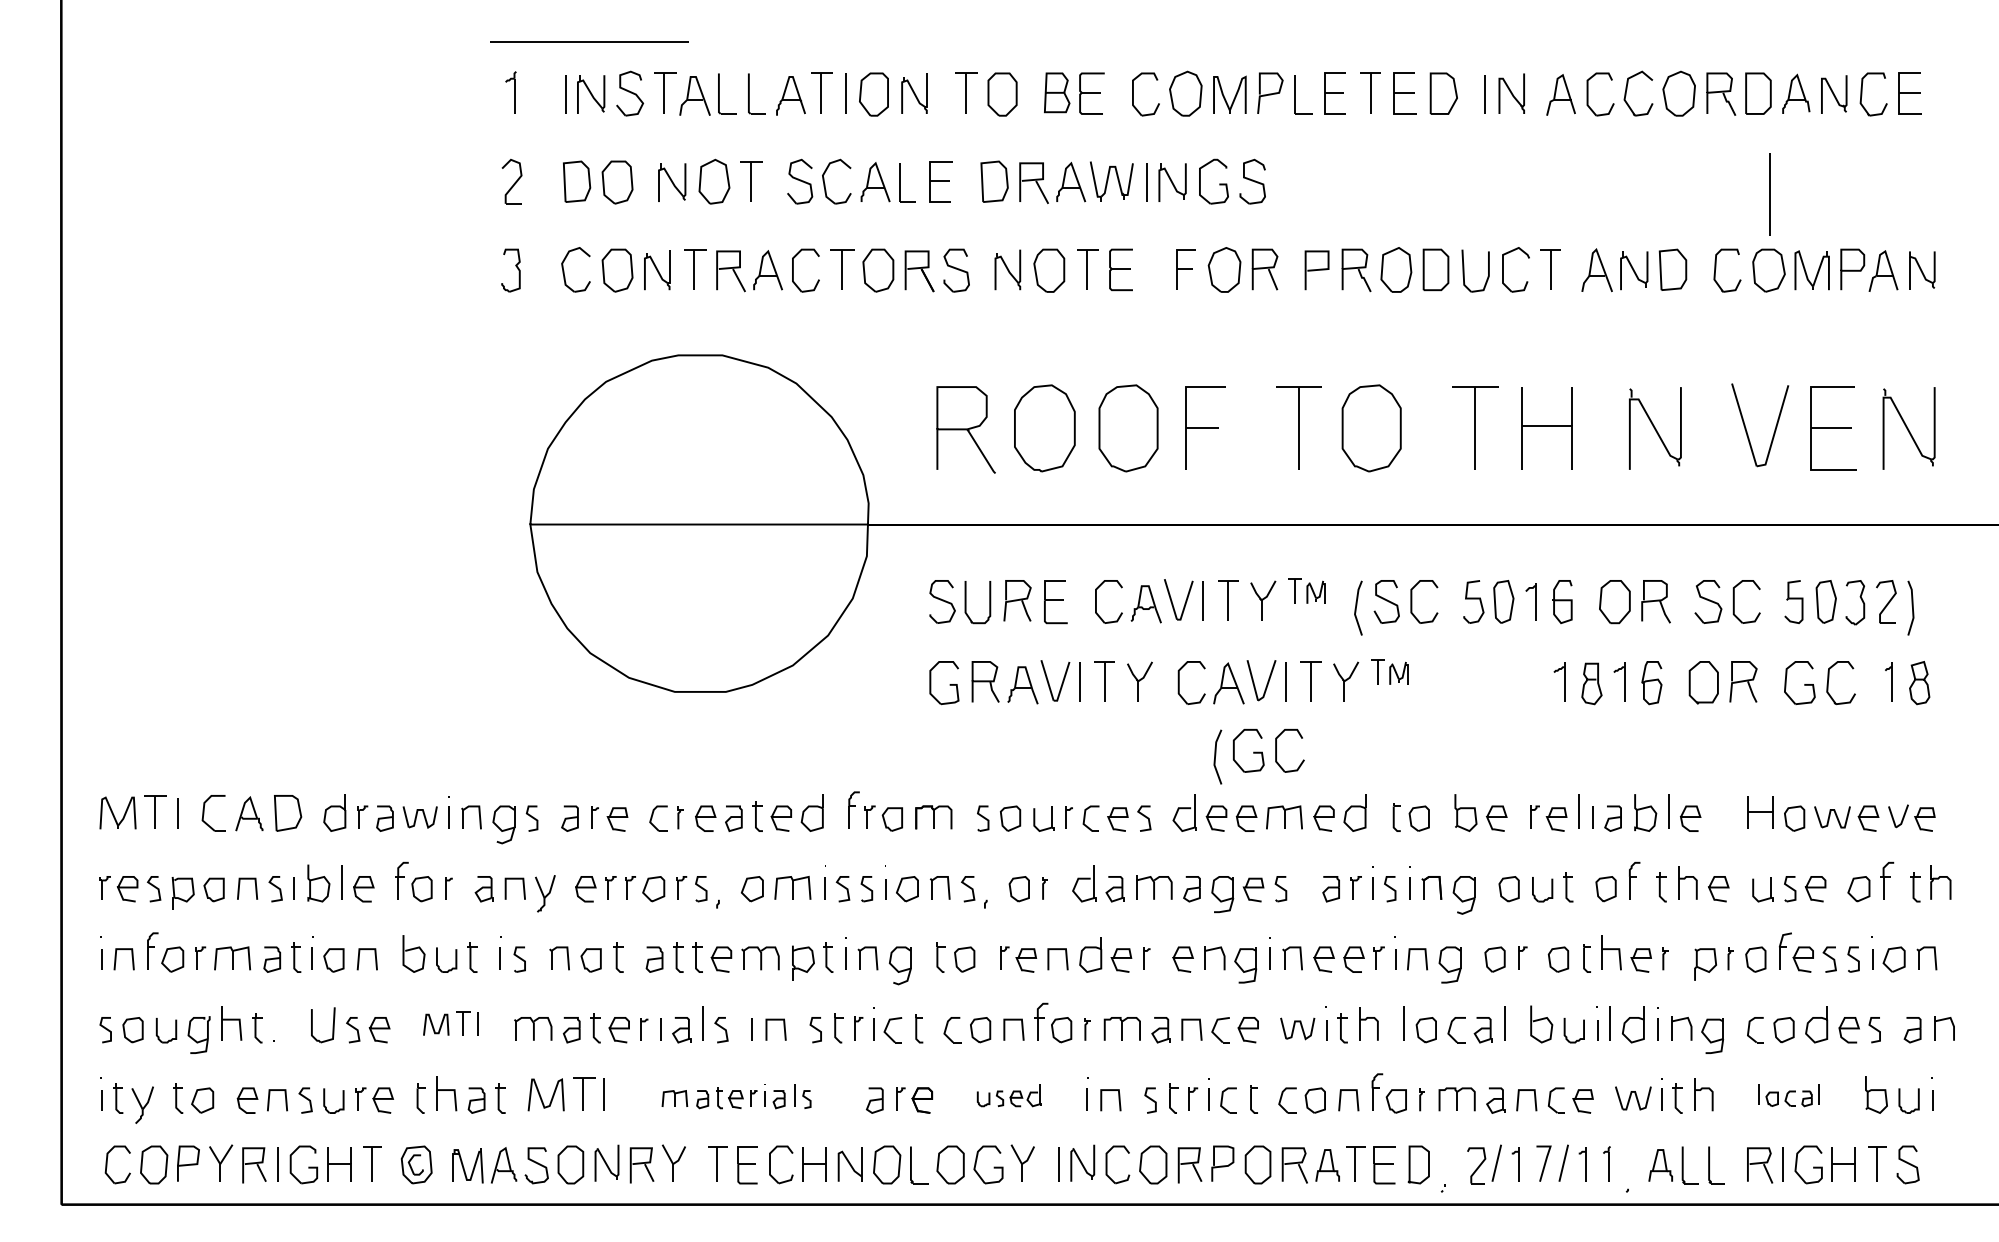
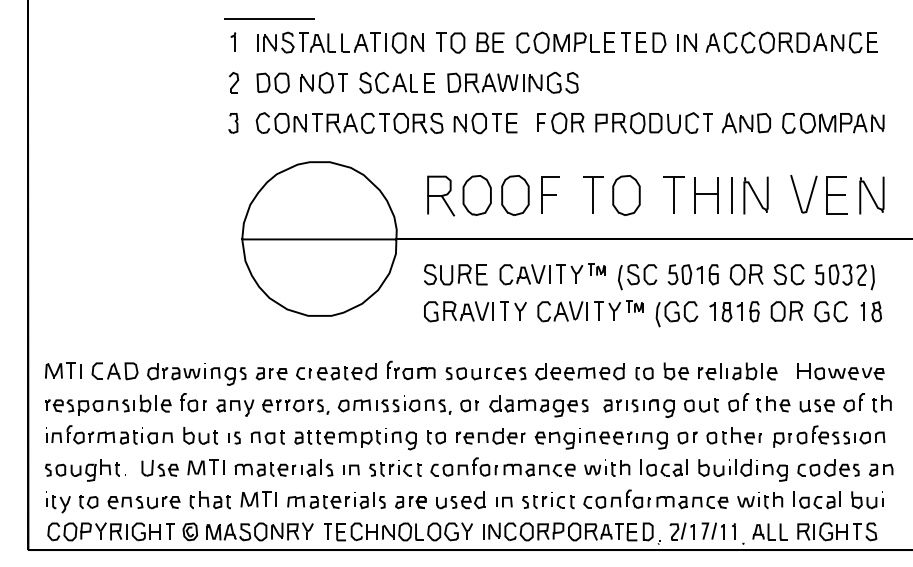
line: (1770, 194) -> (731, 195), moved
part: (1257, 756) -> (676, 314), moved
part: (449, 1023) -> (205, 467), size x1.43
part: (736, 1096) -> (336, 500), size x1.43
part: (1008, 1096) -> (460, 500), size x1.67
part: (1787, 1096) -> (816, 500), size x1.67

